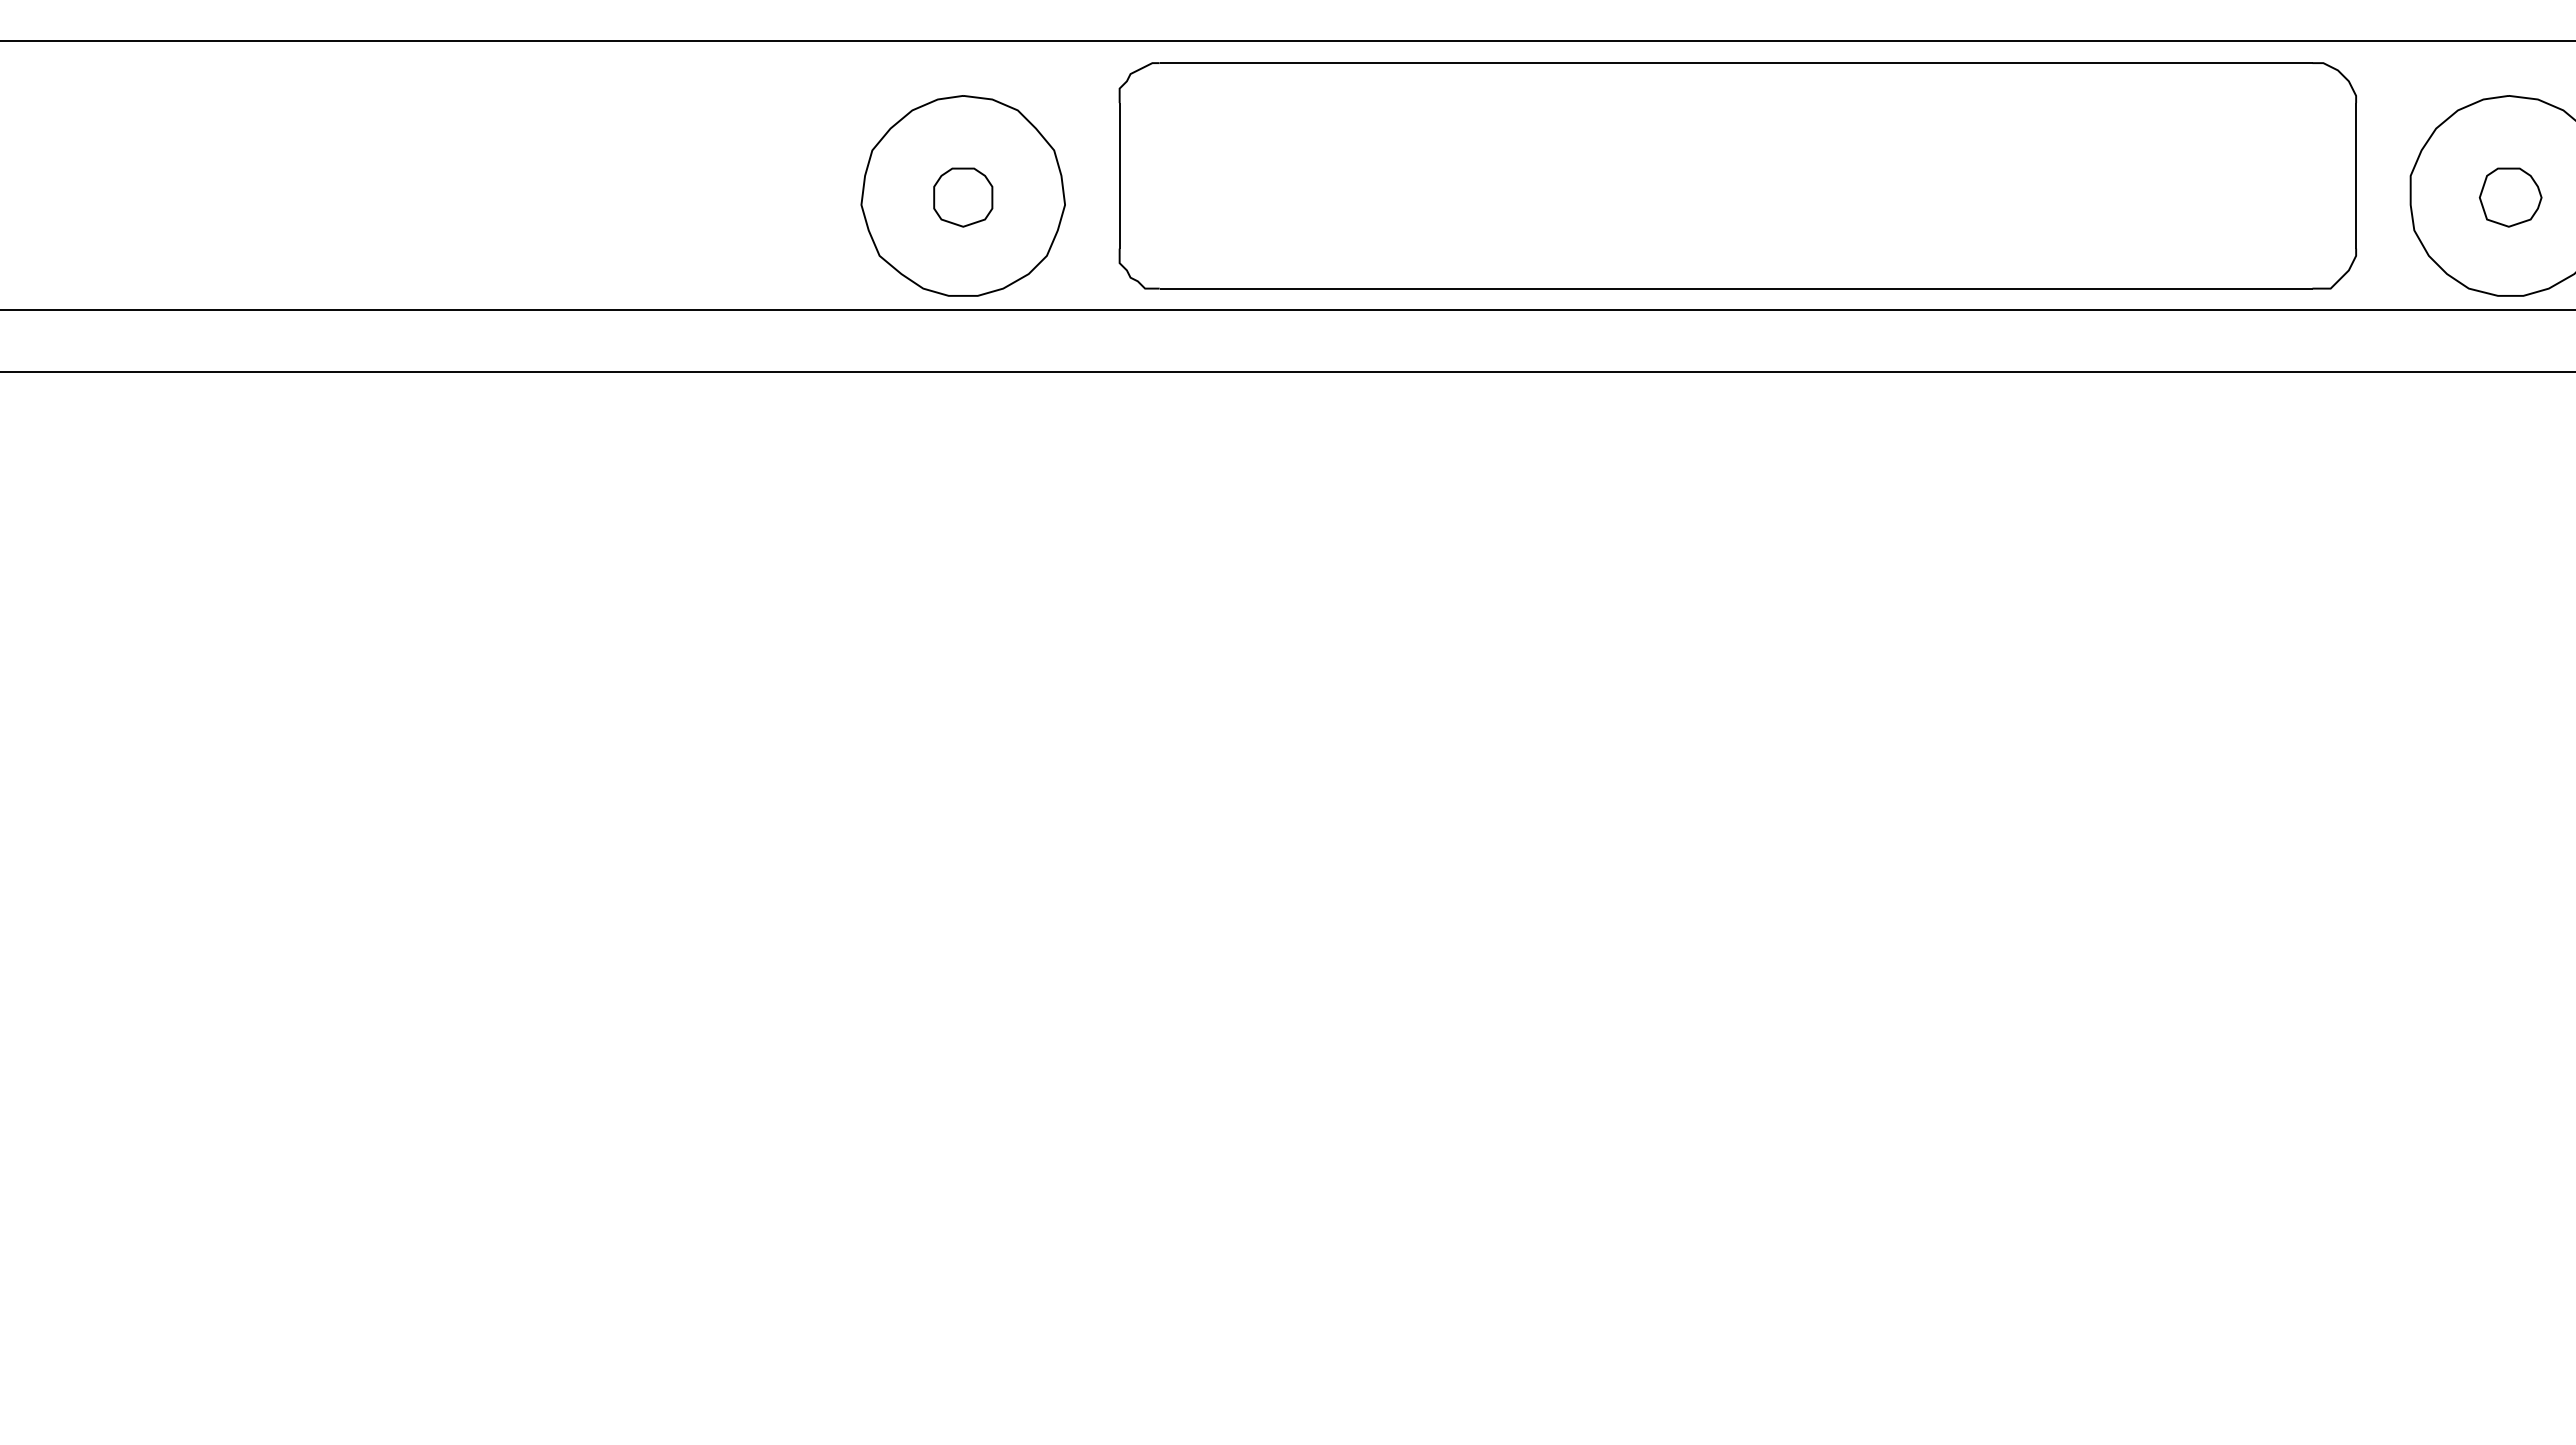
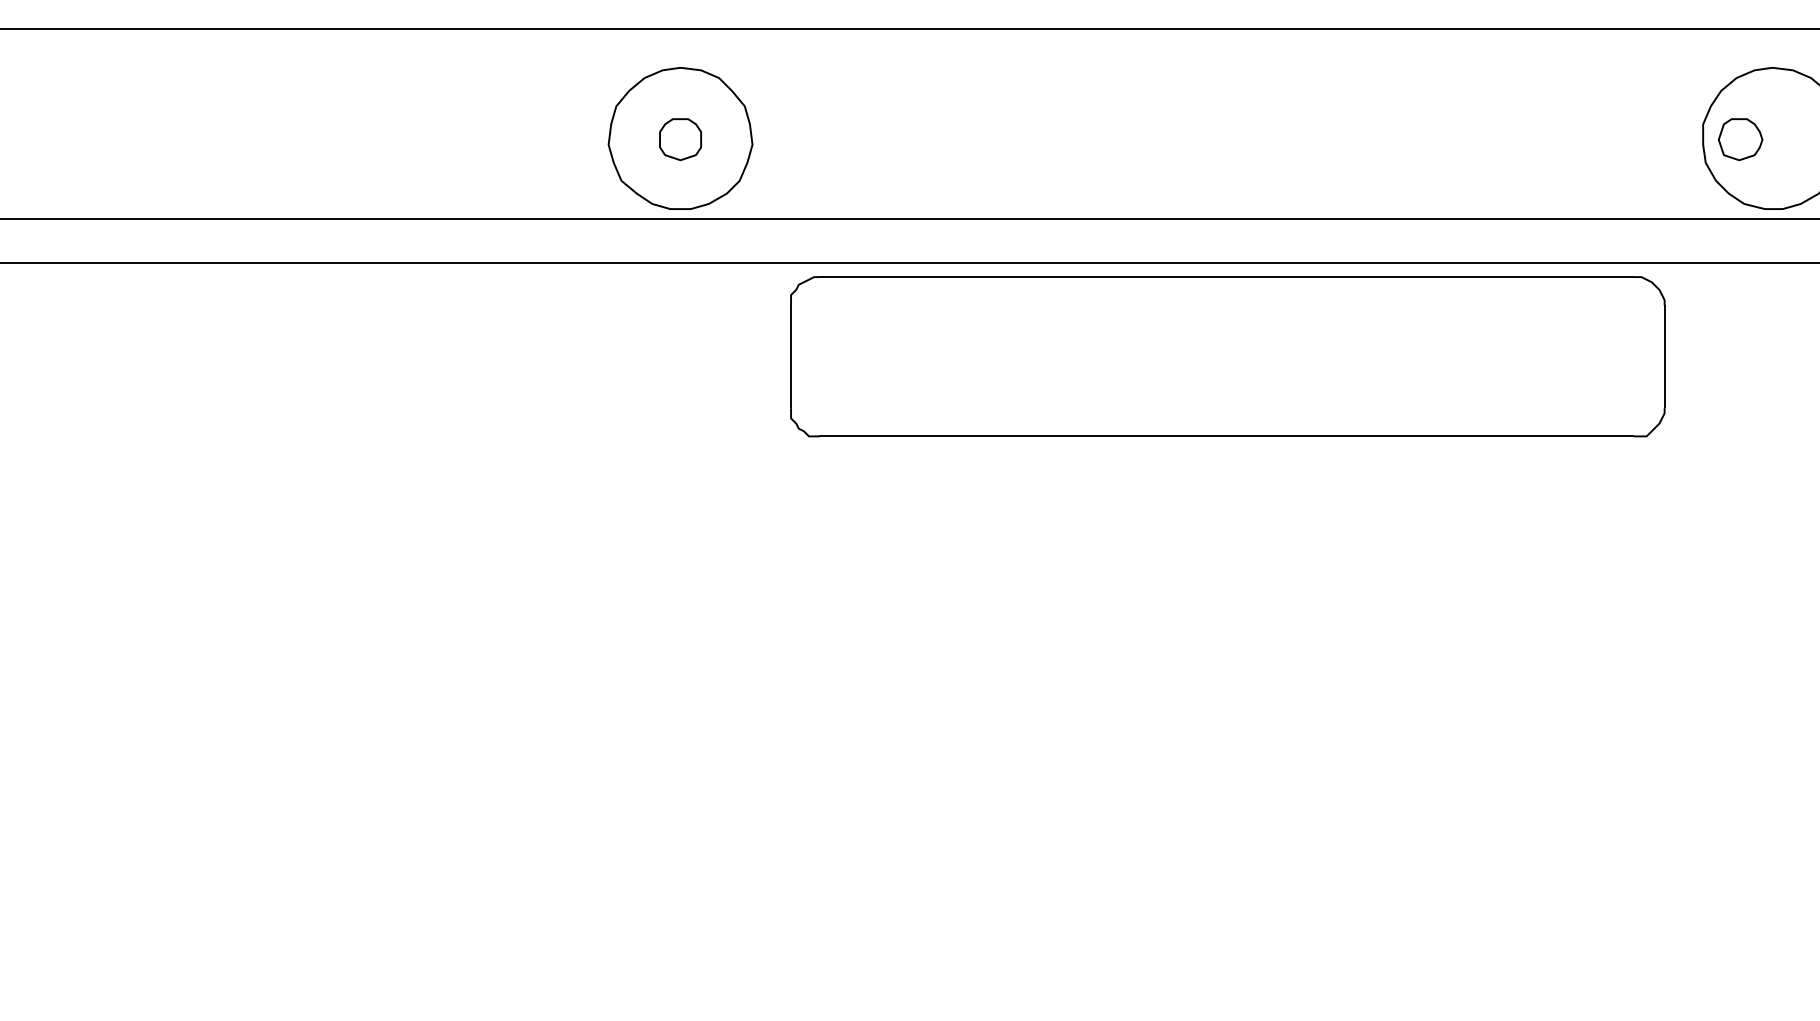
part: (1737, 175) -> (1227, 356), moved
part: (2510, 197) -> (1740, 139), moved

